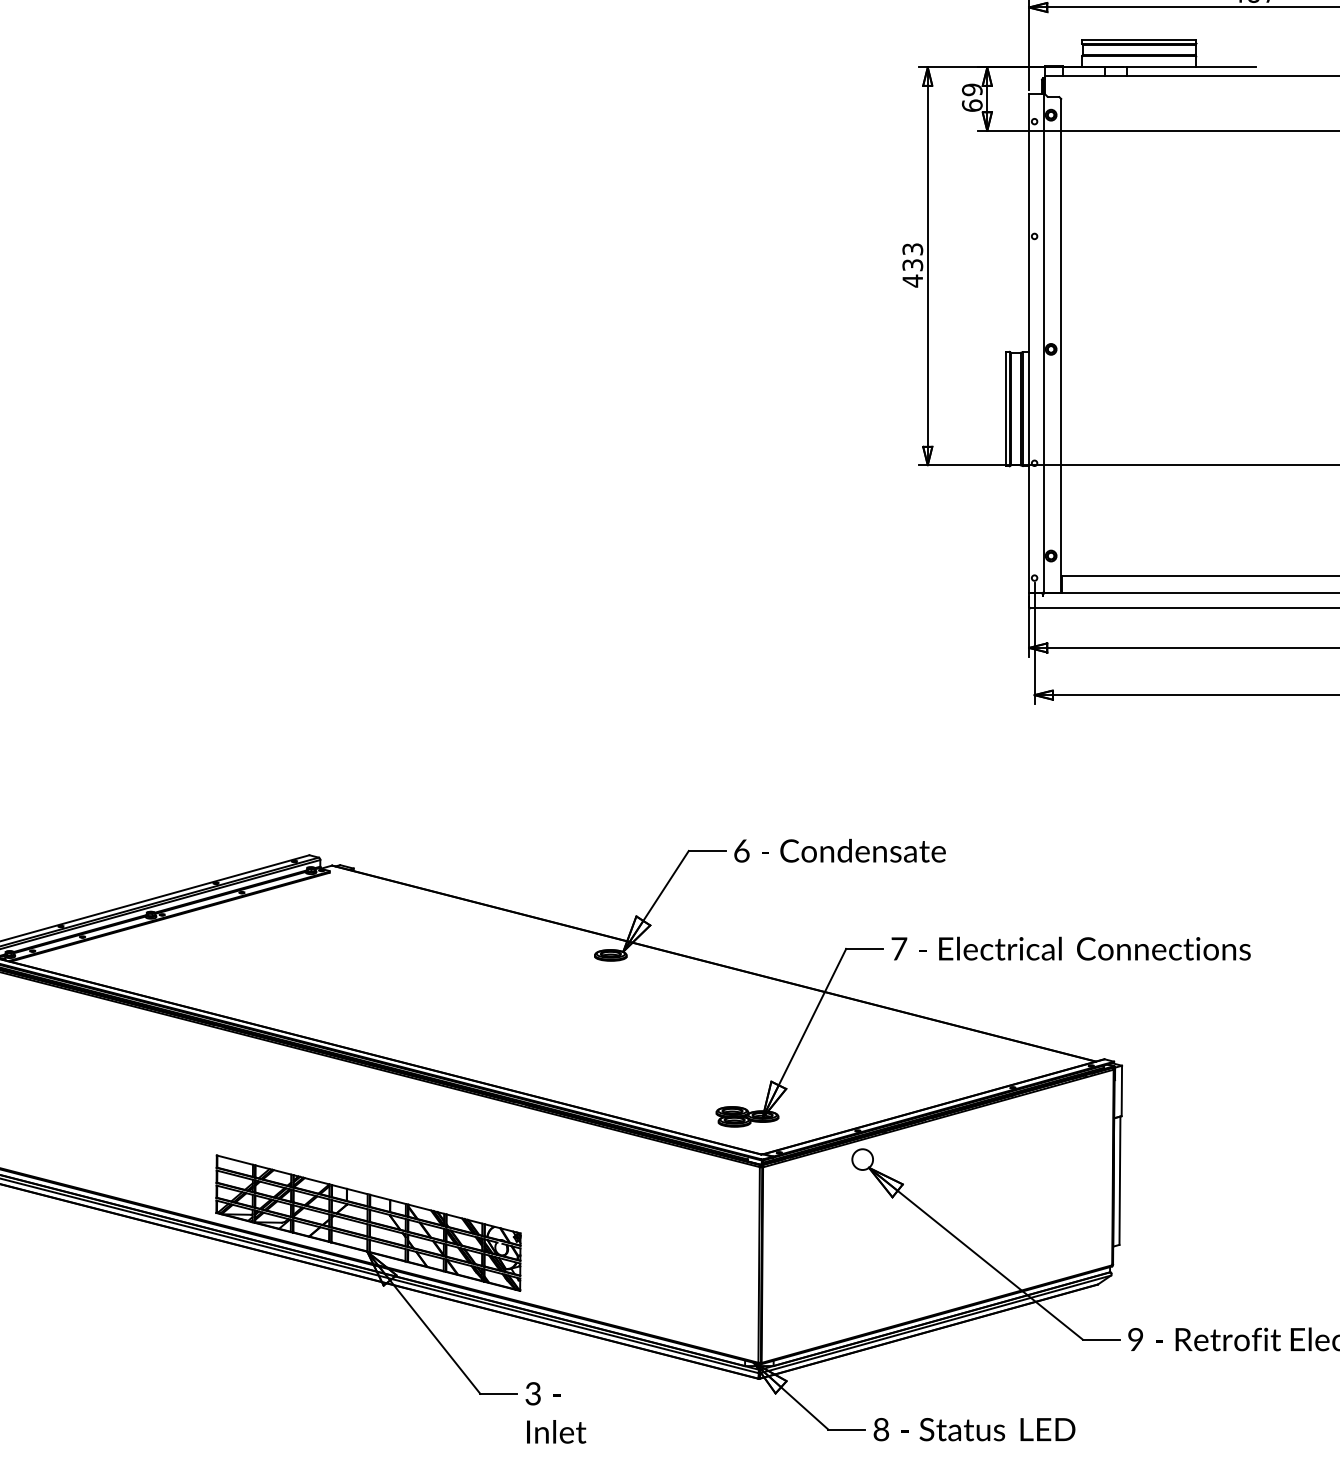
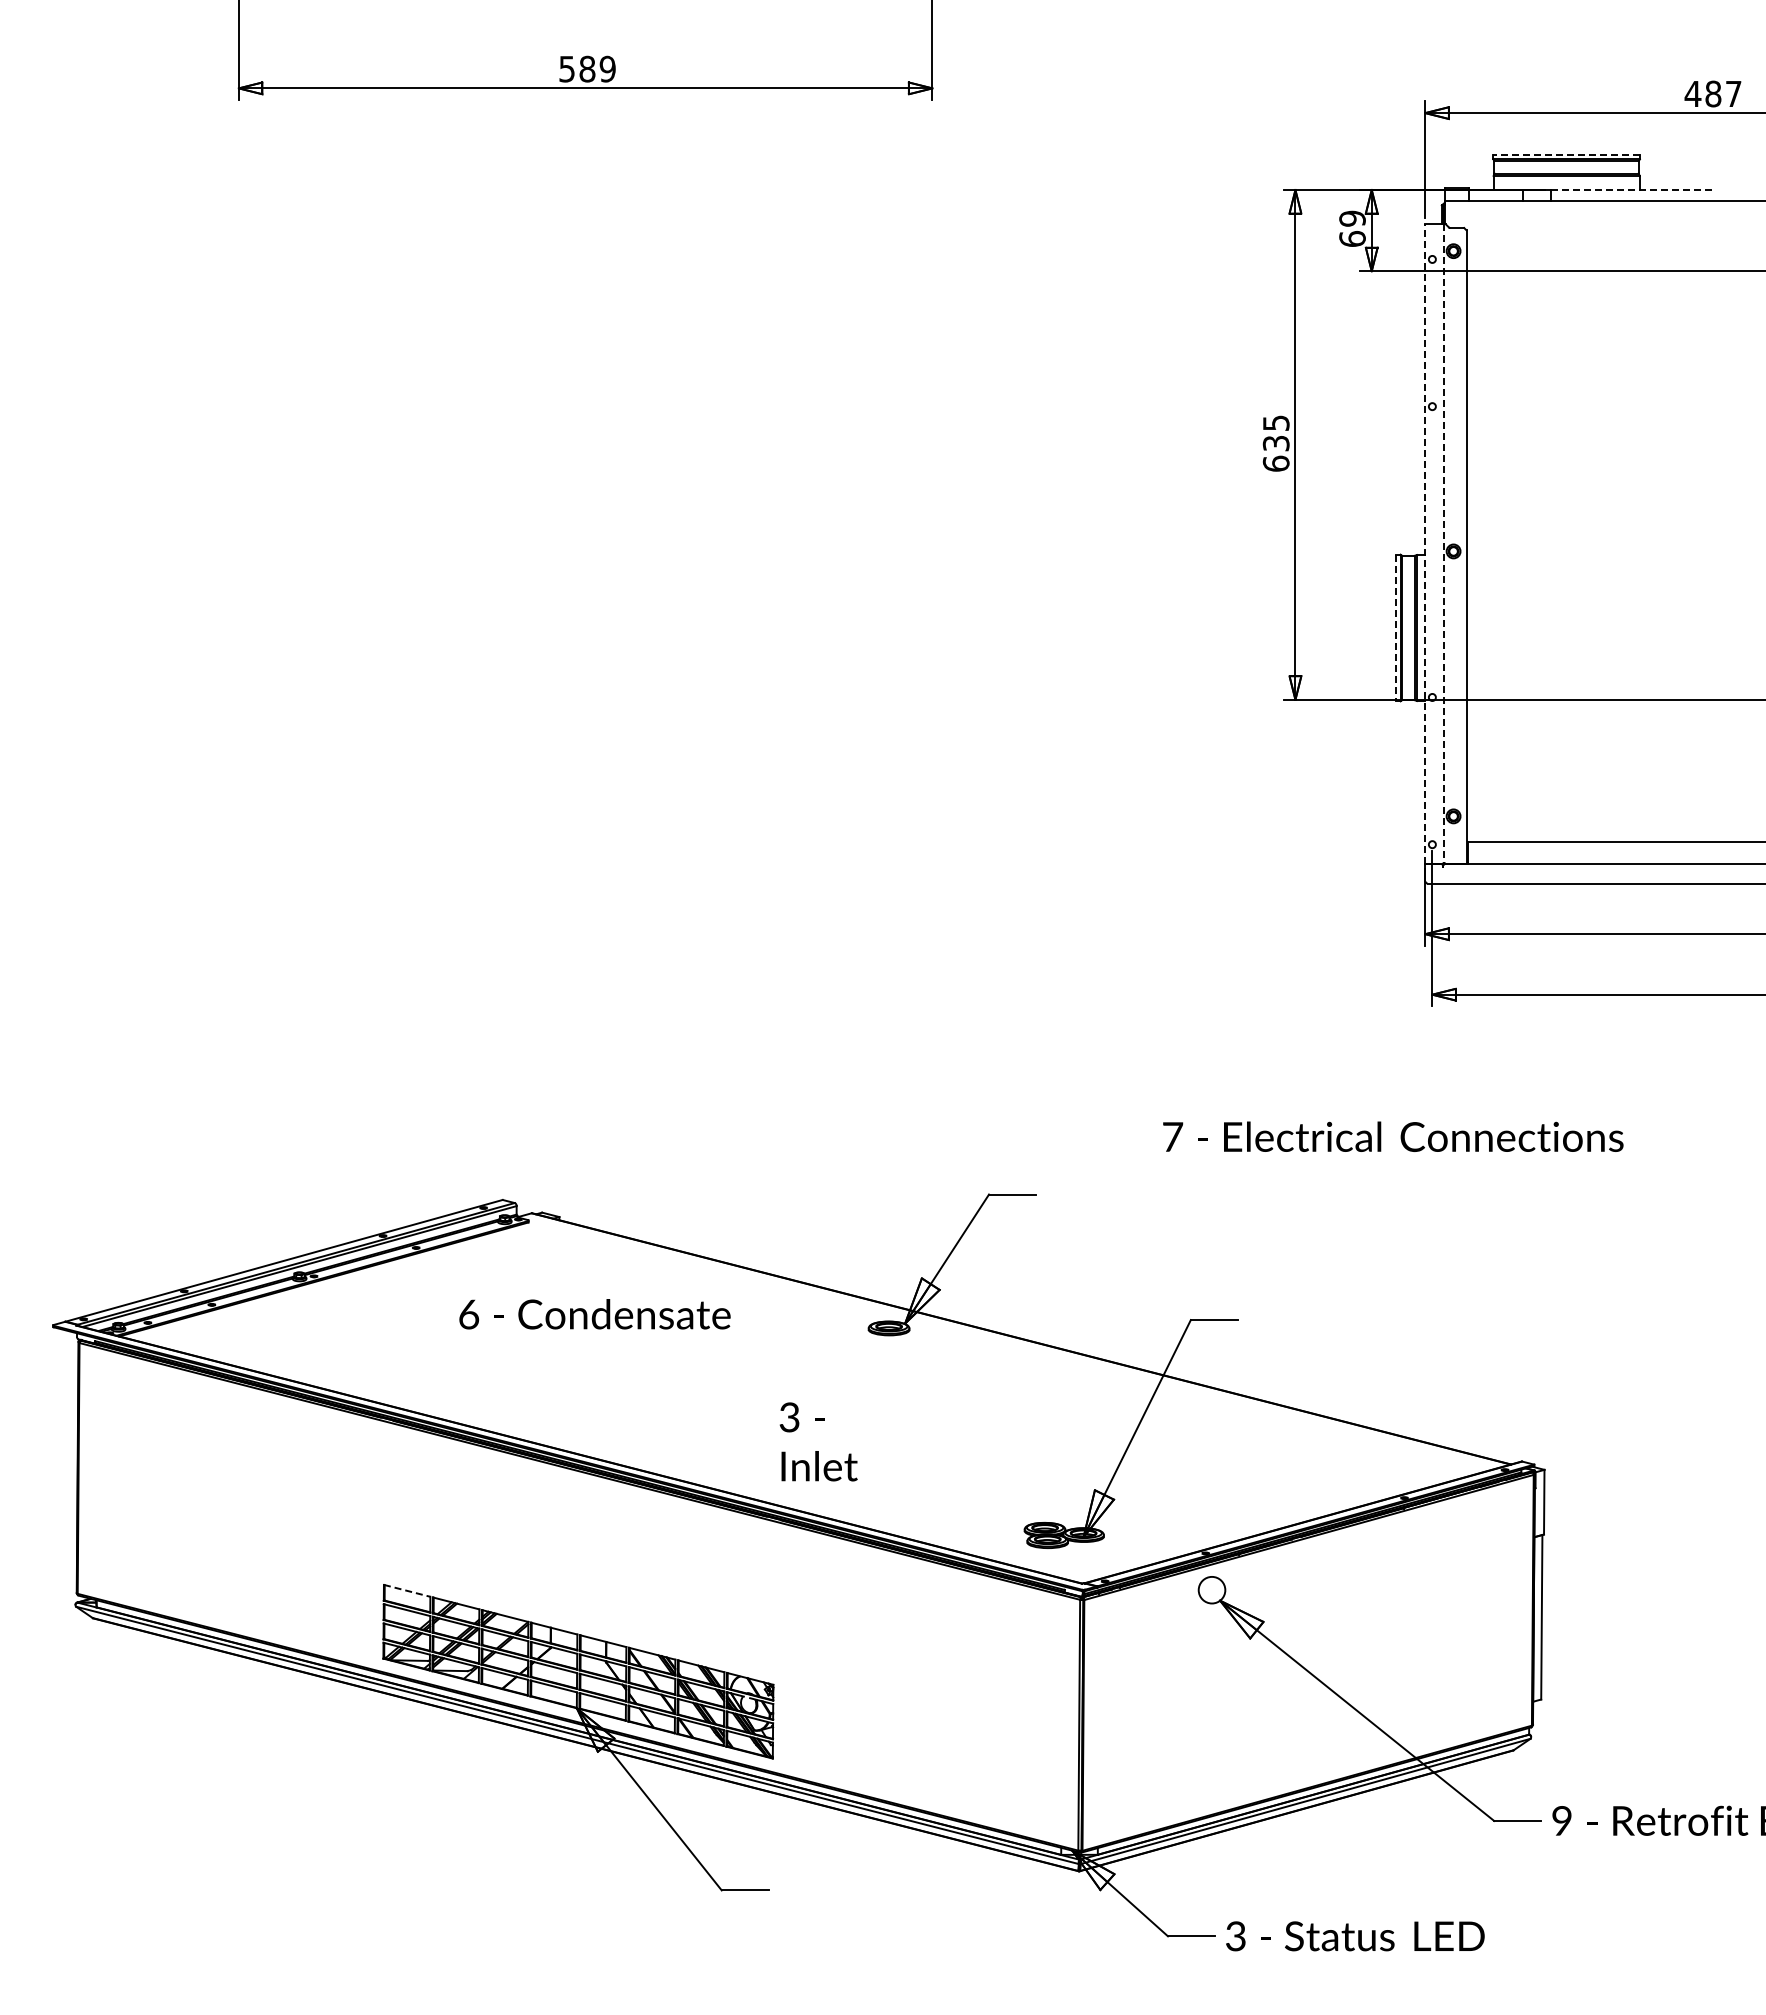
line: (1139, 39) -> (1566, 154), solid -> dashed
line: (1192, 67) -> (1634, 189), solid -> dashed
text: (912, 265) -> (1275, 443), 433 -> 635
line: (1029, 343) -> (1425, 543), solid -> dashed
line: (1044, 343) -> (1444, 543), solid -> dashed
line: (1005, 409) -> (1395, 628), solid -> dashed
text: (839, 850) -> (594, 1314), moved
text: (1071, 948) -> (1393, 1136), moved
line: (235, 1159) -> (407, 1590), solid -> dashed
text: (555, 1412) -> (818, 1441), moved
text: (881, 1428) -> (1235, 1935), 8 -> 3

